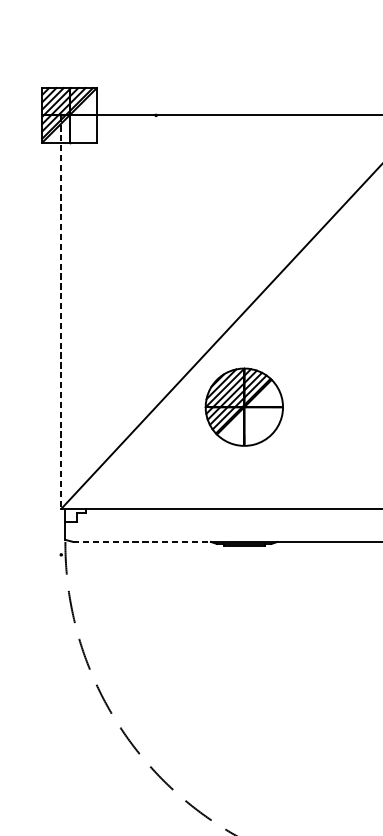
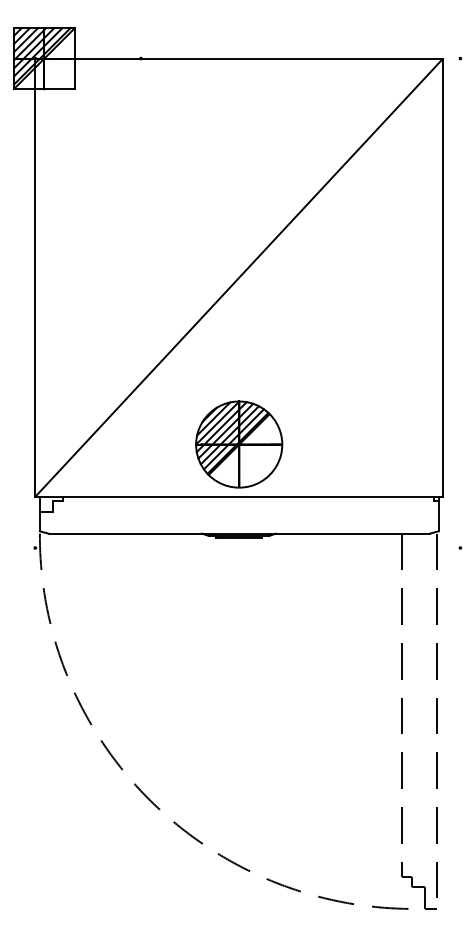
line: (61, 312) -> (35, 278), dashed -> solid
part: (244, 407) -> (239, 444), moved
line: (142, 541) -> (125, 533), dashed -> solid

